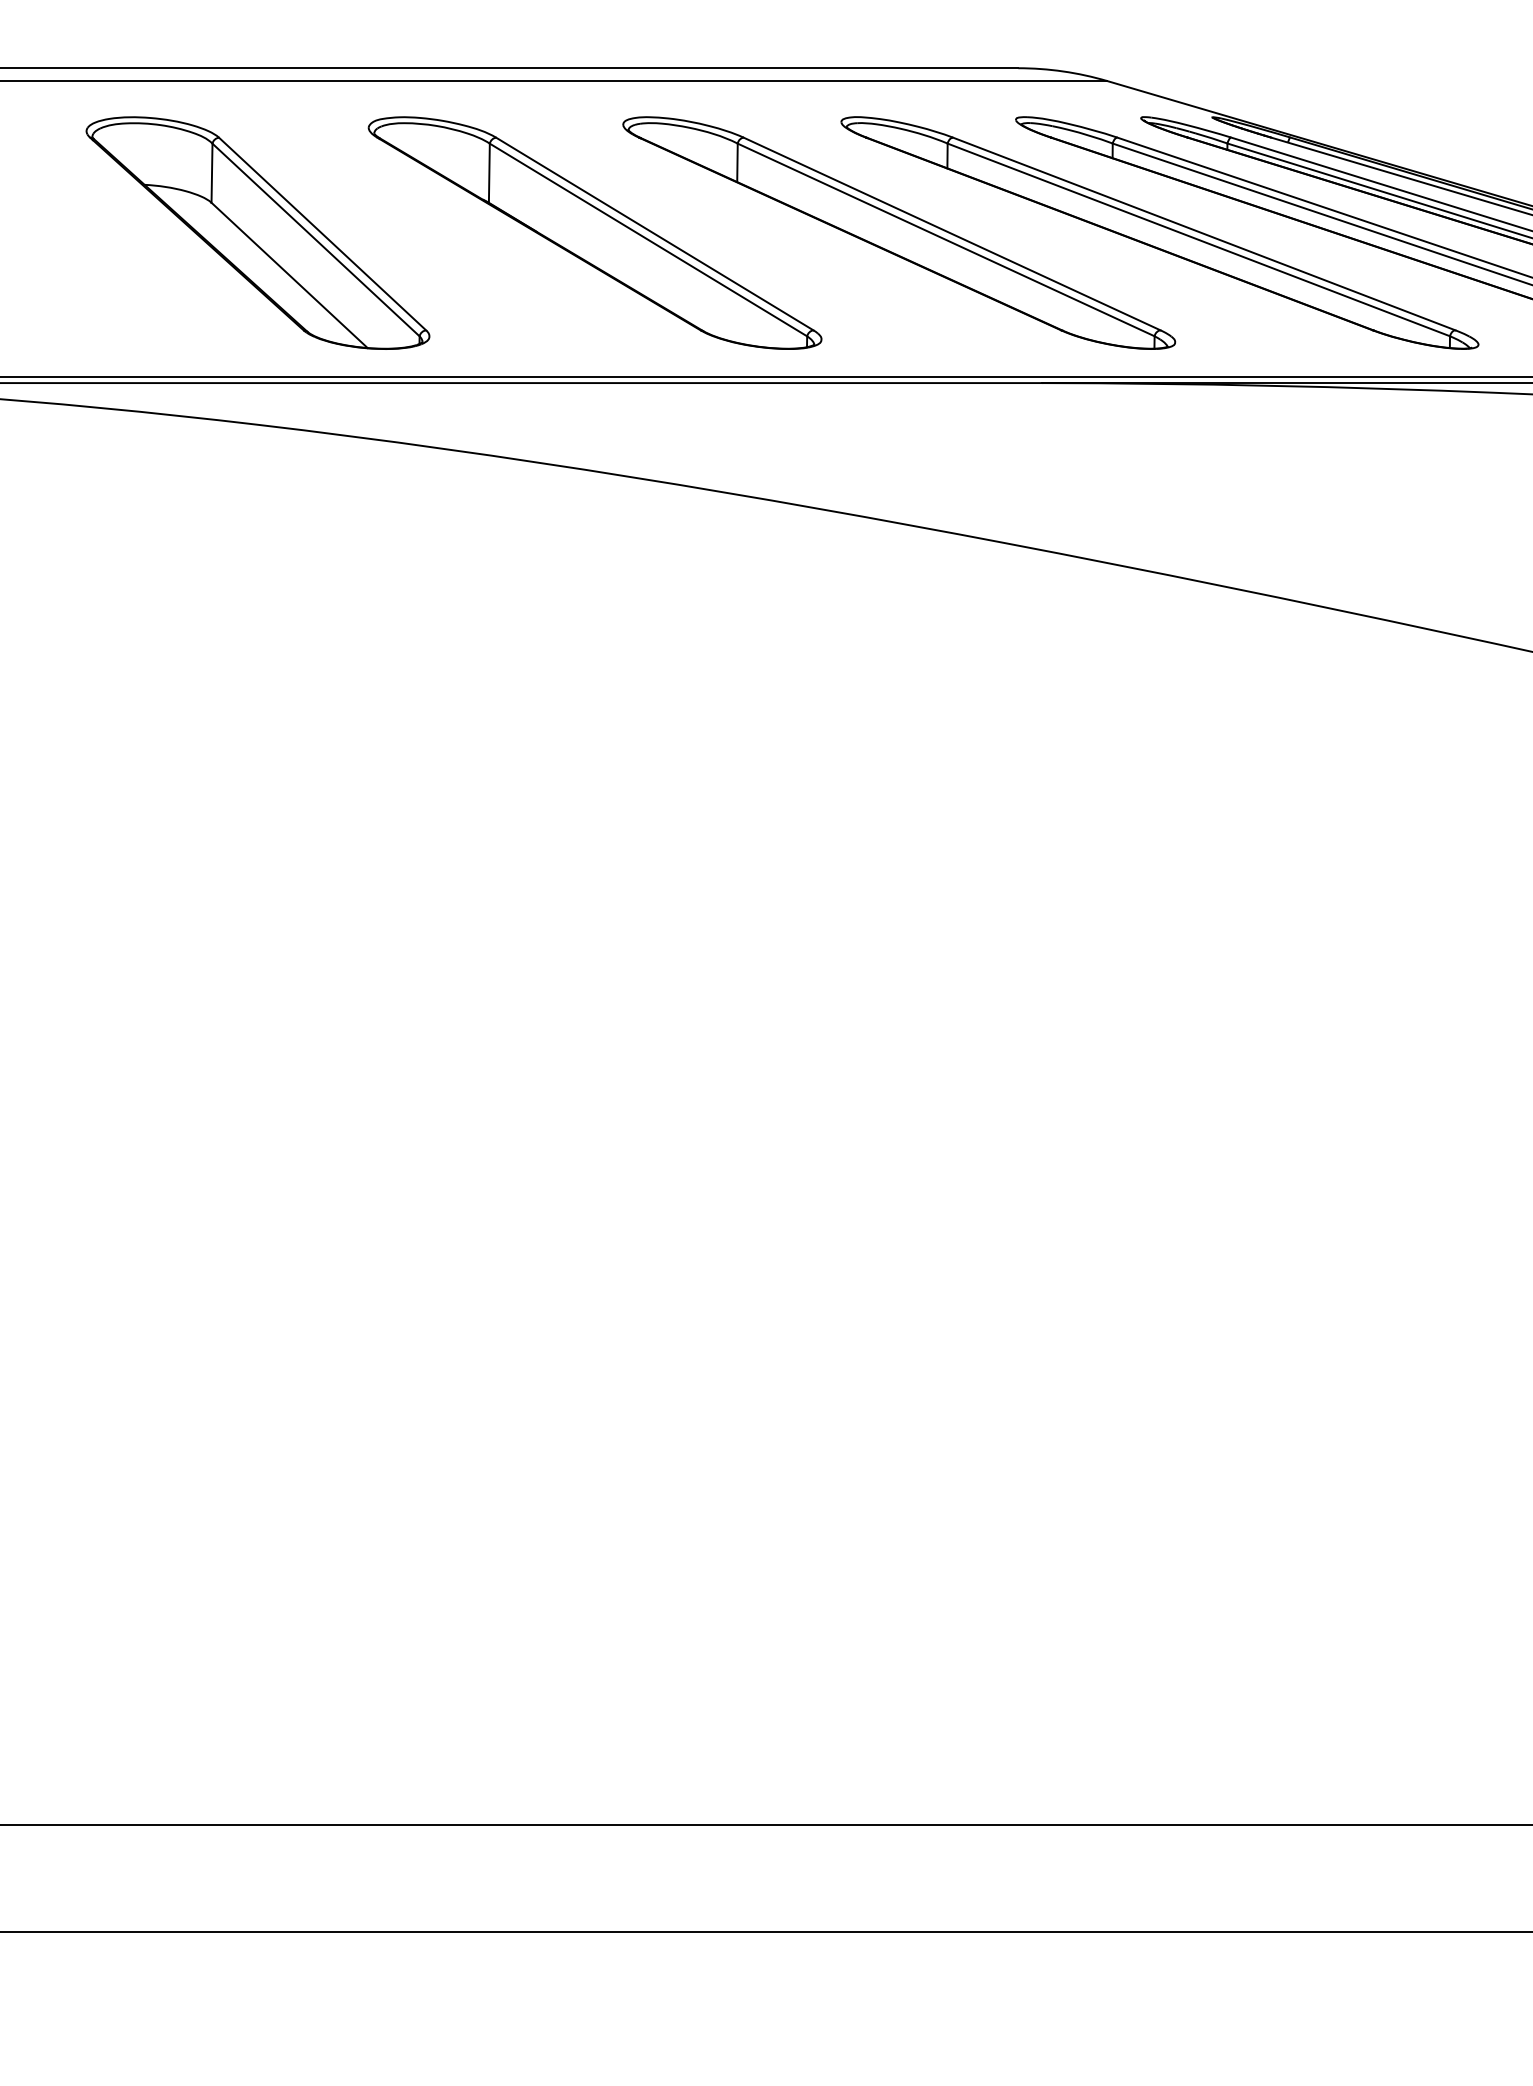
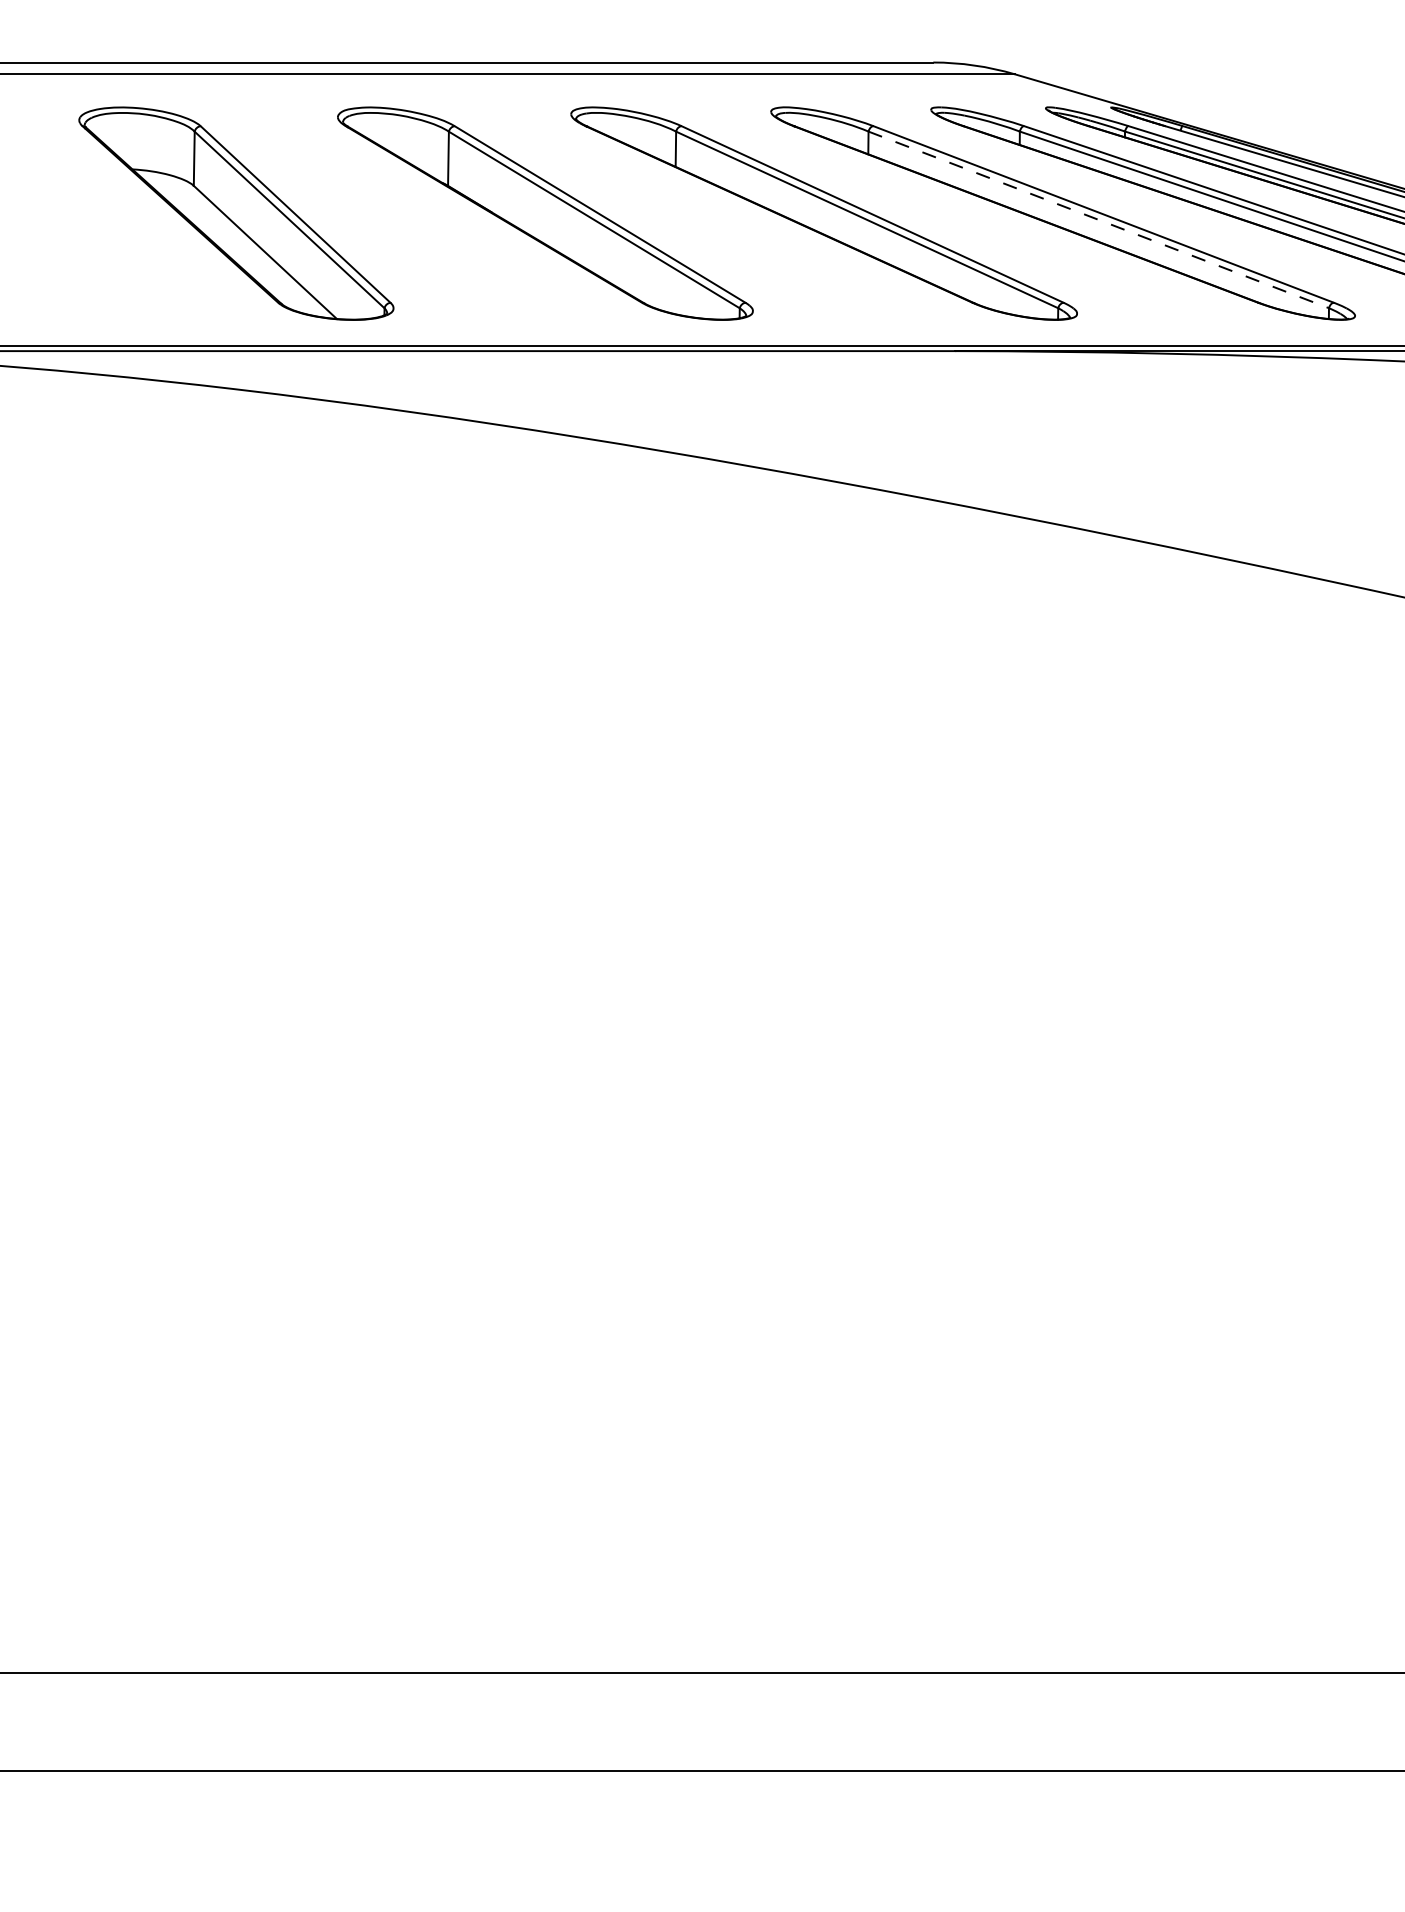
line: (1198, 239) -> (1098, 219), solid -> dashed

